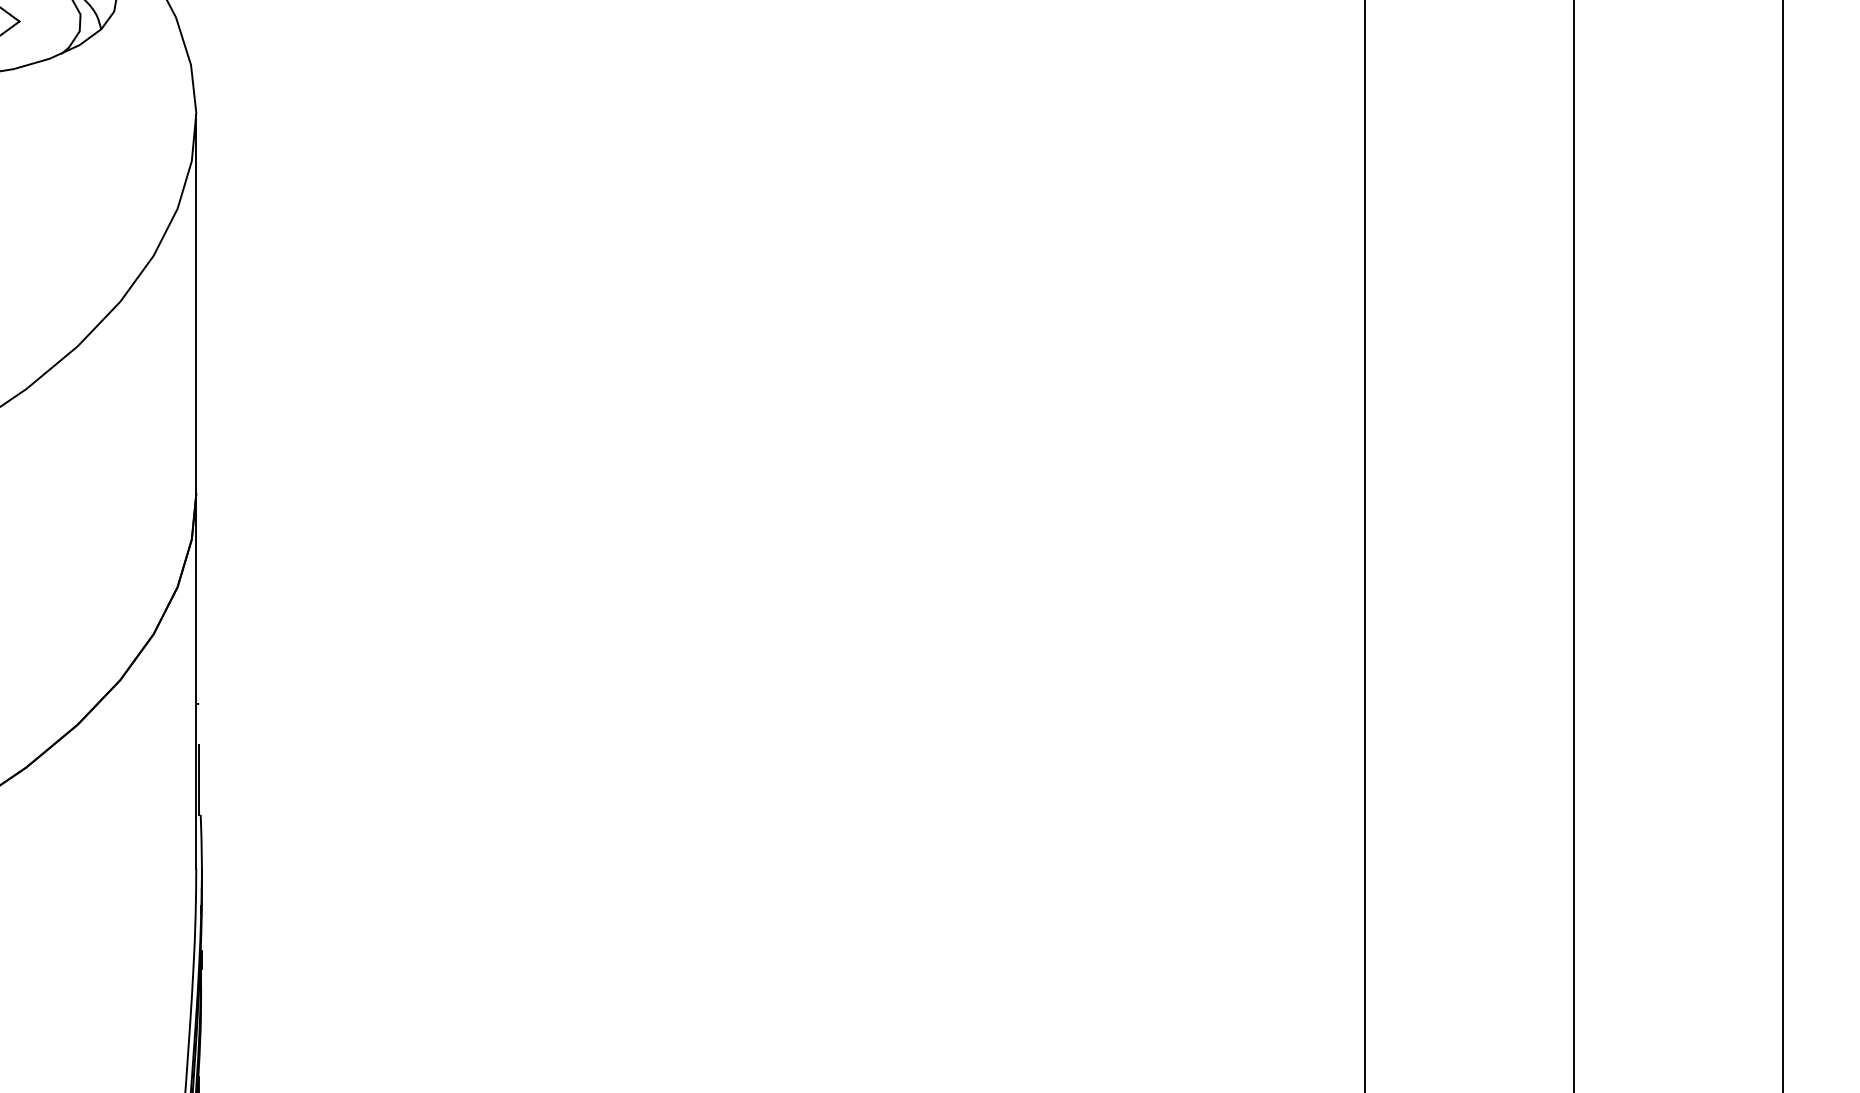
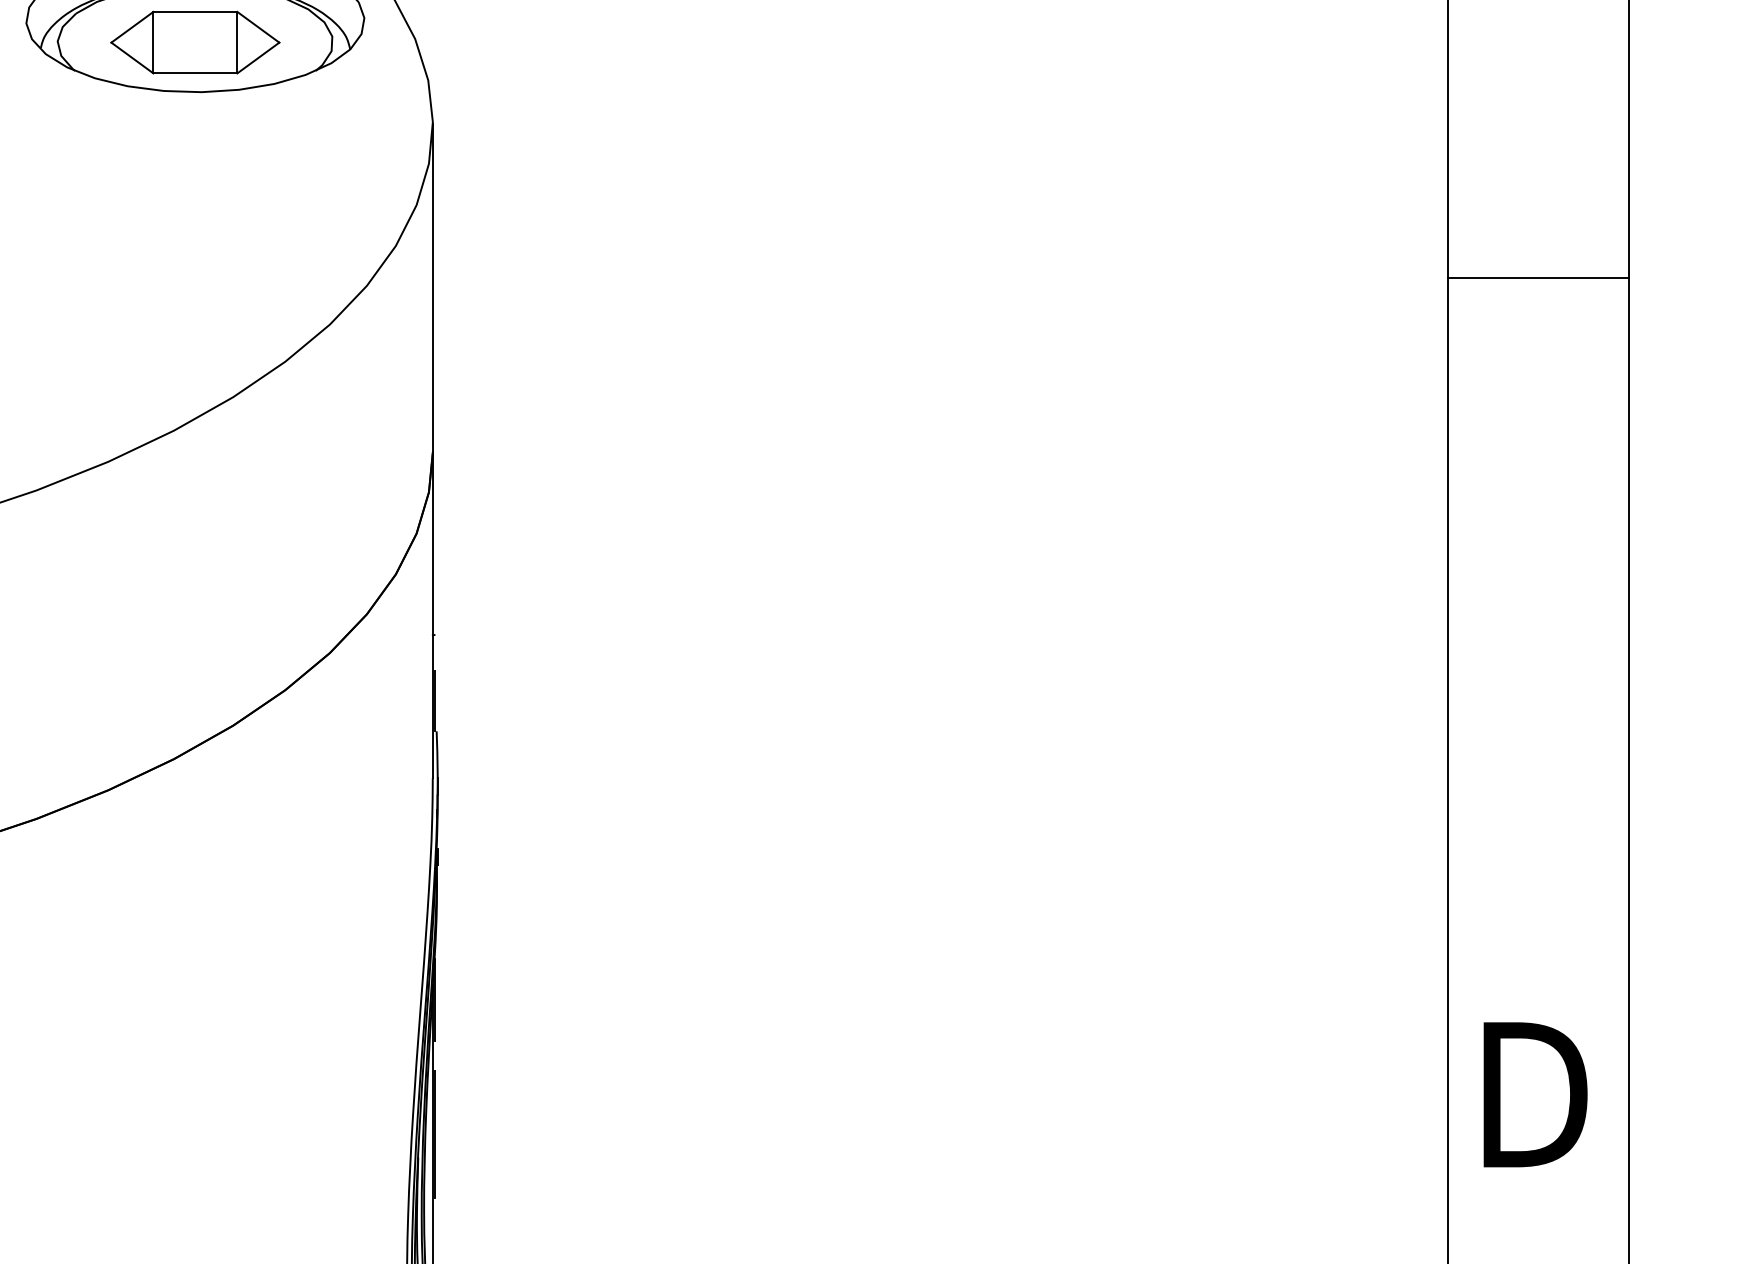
line: (1468, 292) -> (1537, 277), added

